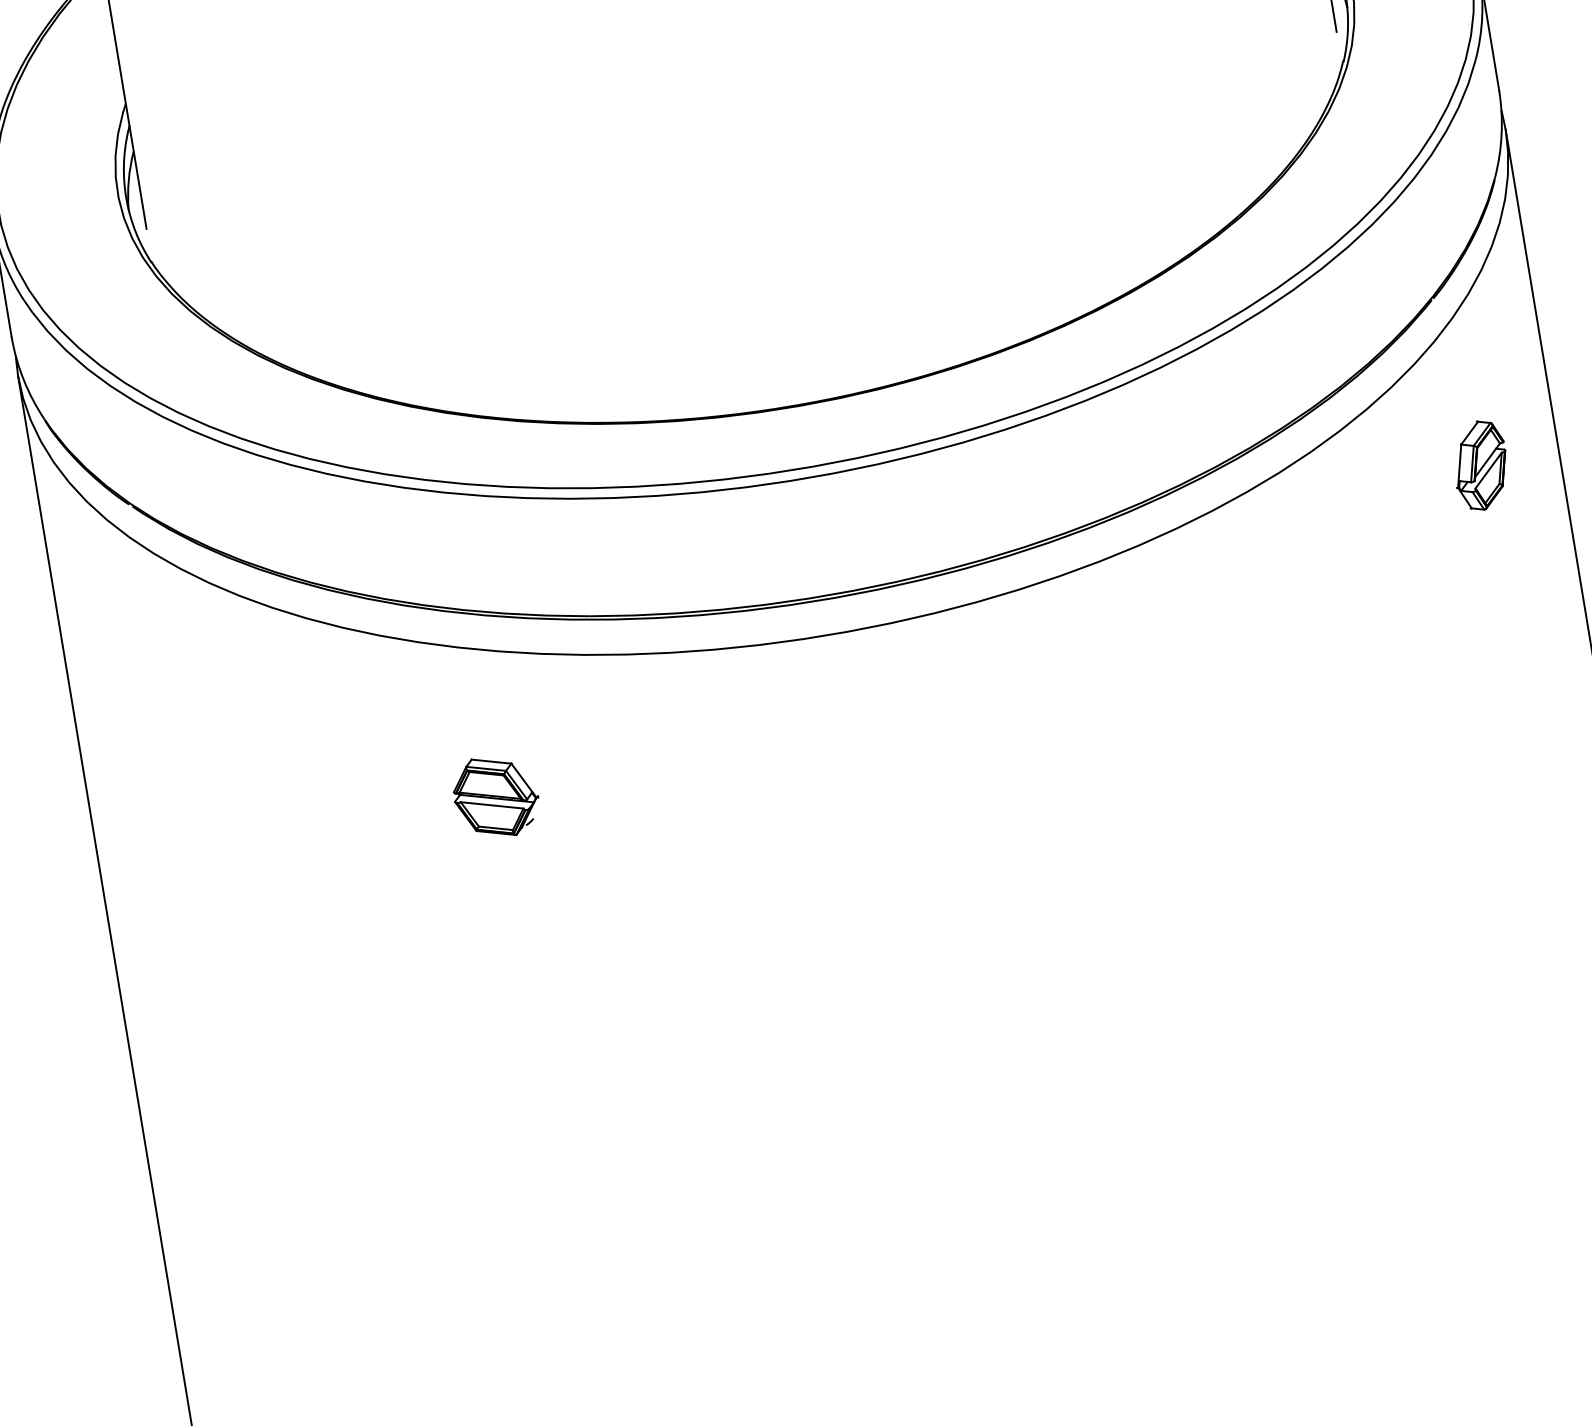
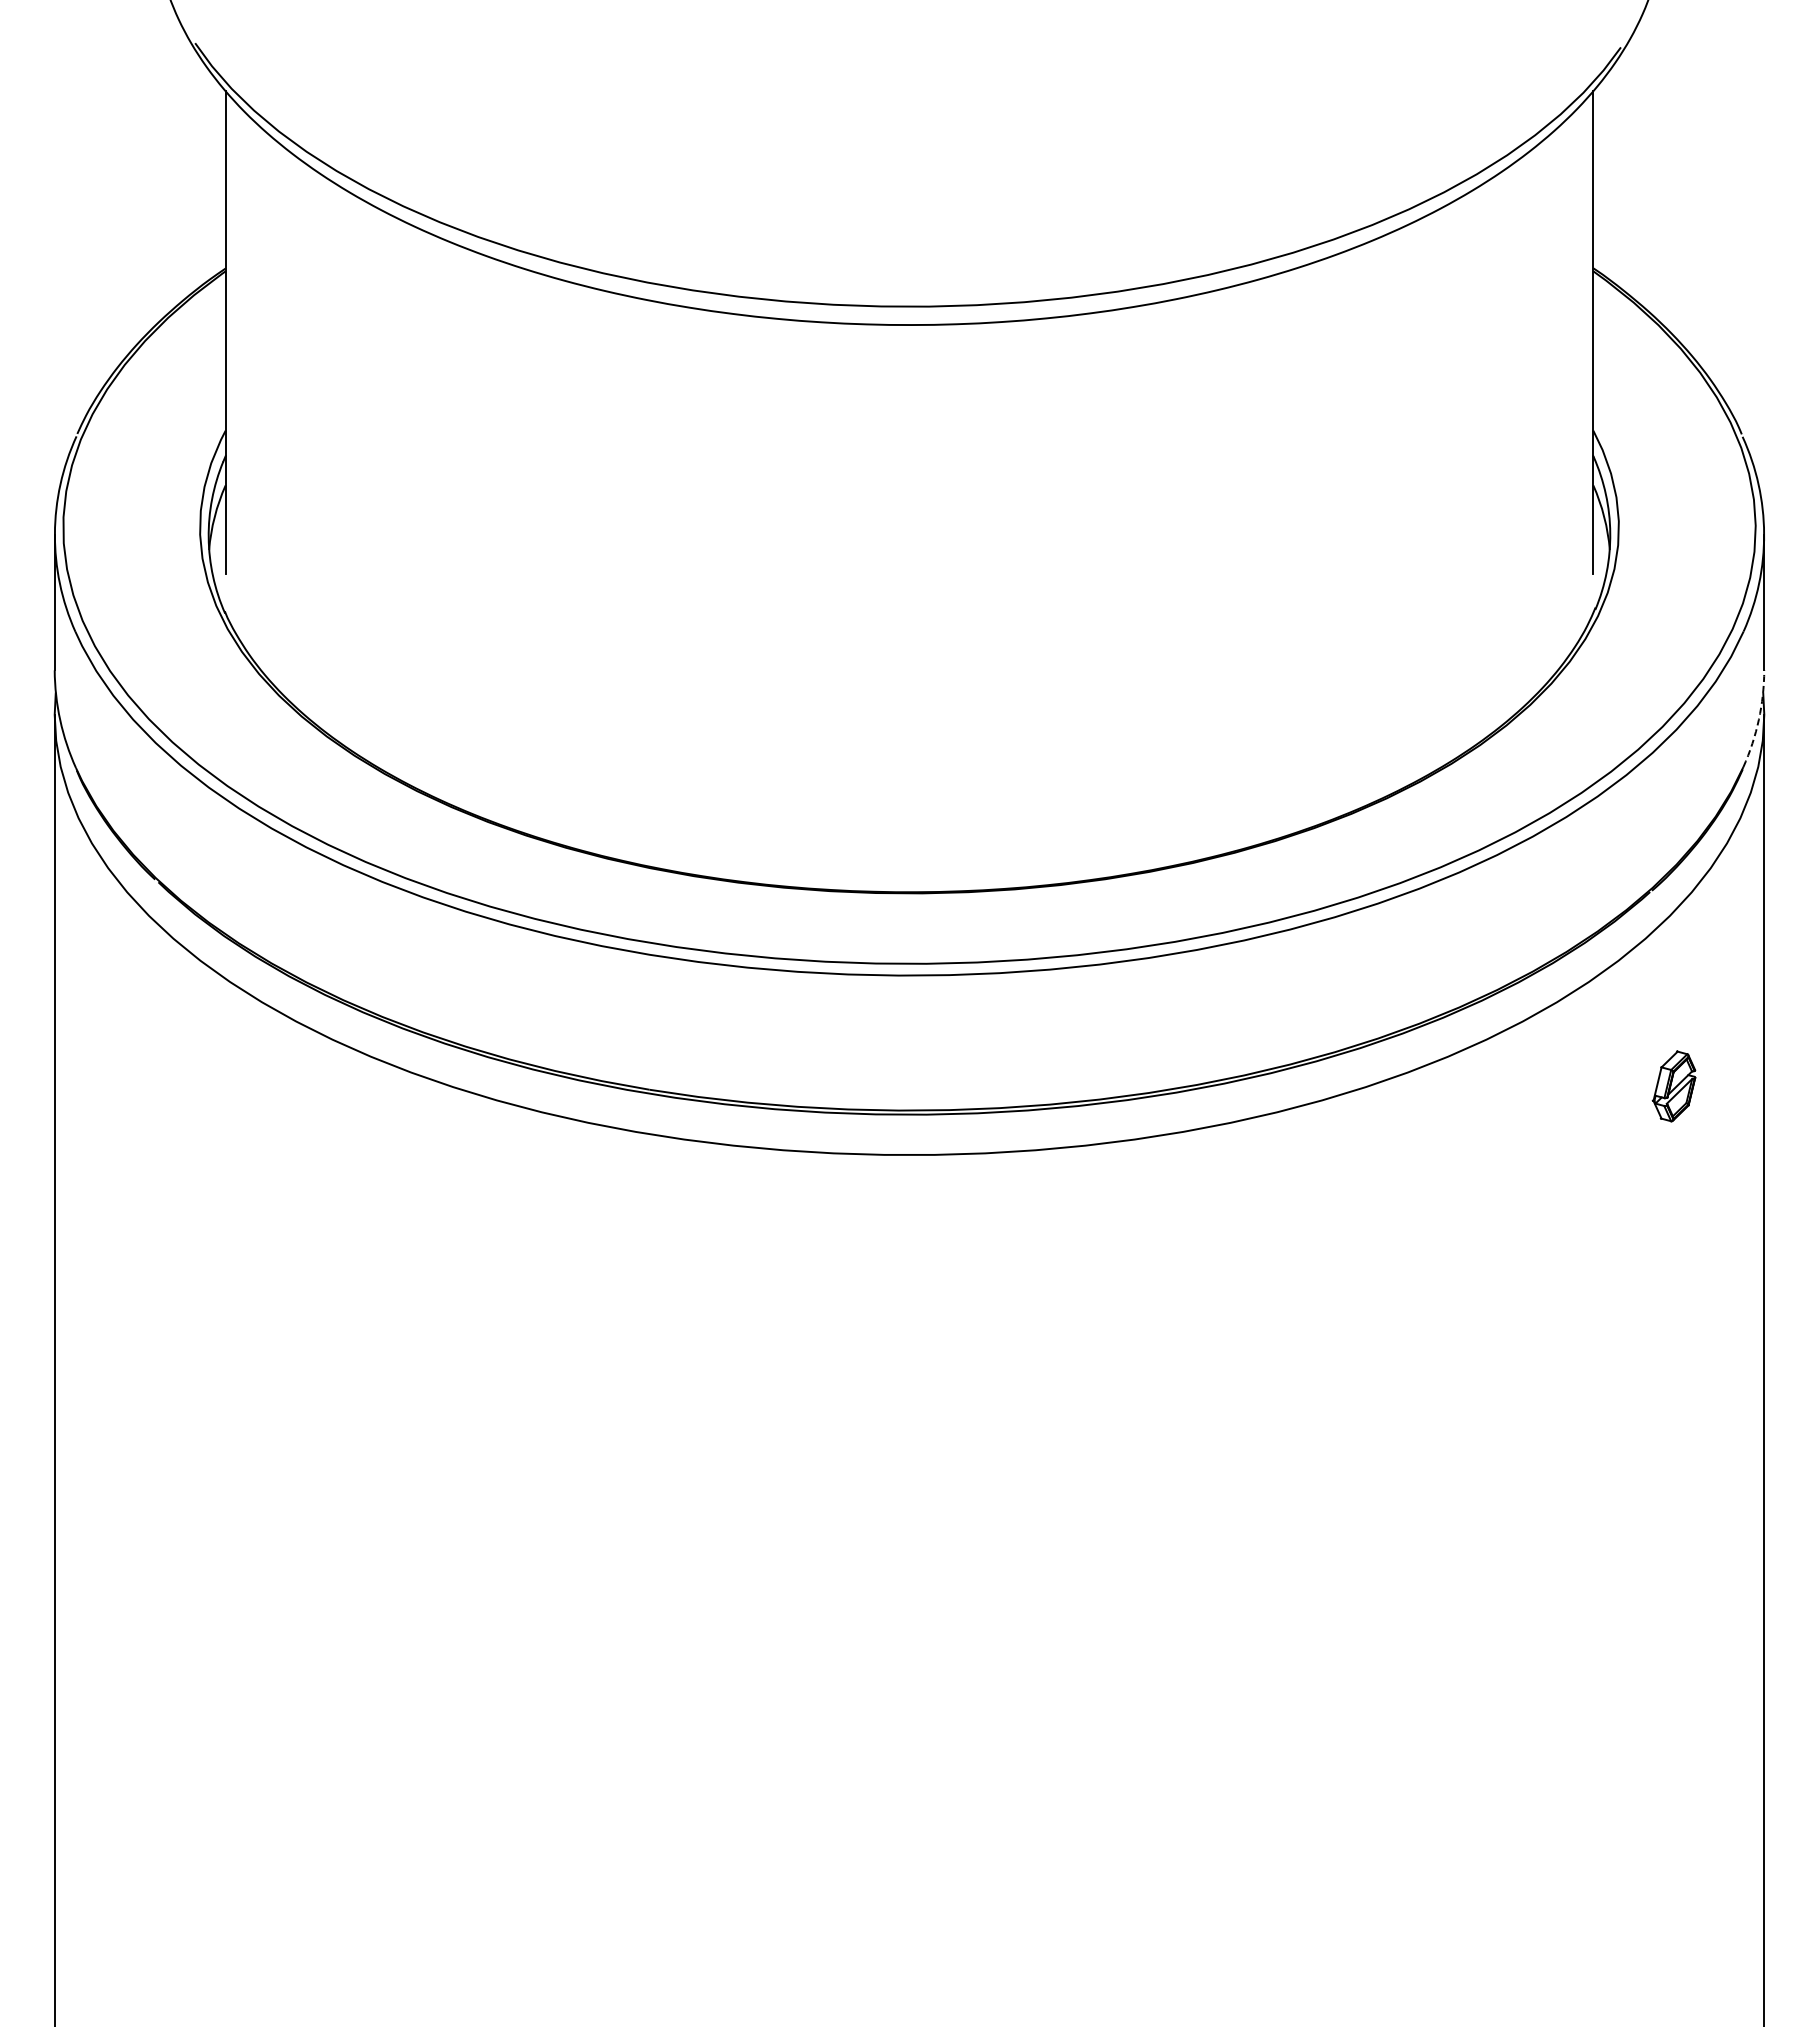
arc: (1501, 134) -> (1758, 719), solid -> dashed
part: (1480, 465) -> (1673, 1086), size x0.7
part: (496, 796) -> (511, 1274), removed

